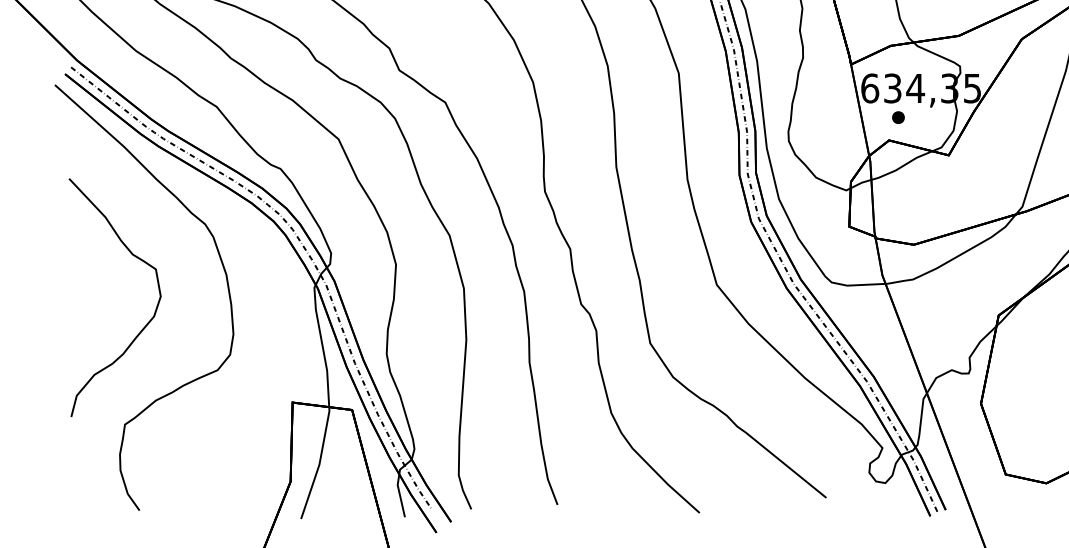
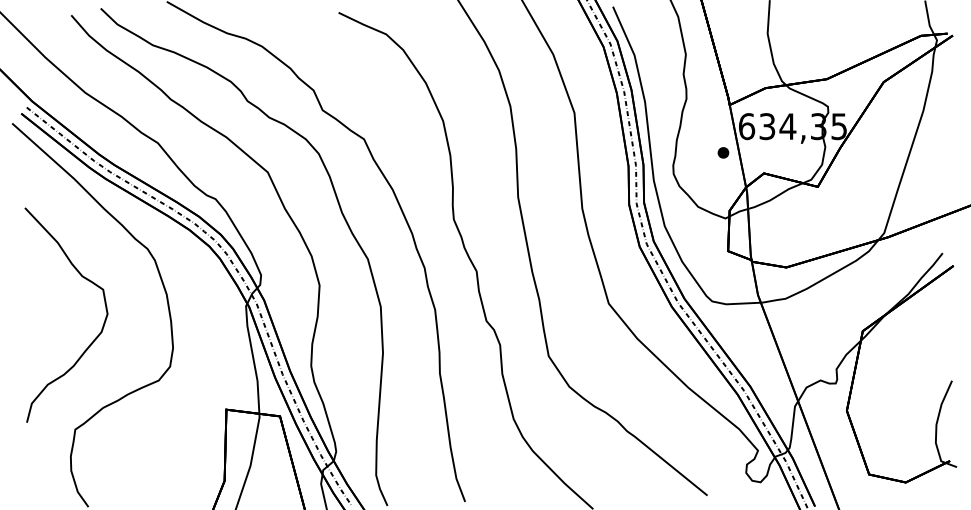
part: (898, 117) -> (723, 152), moved

